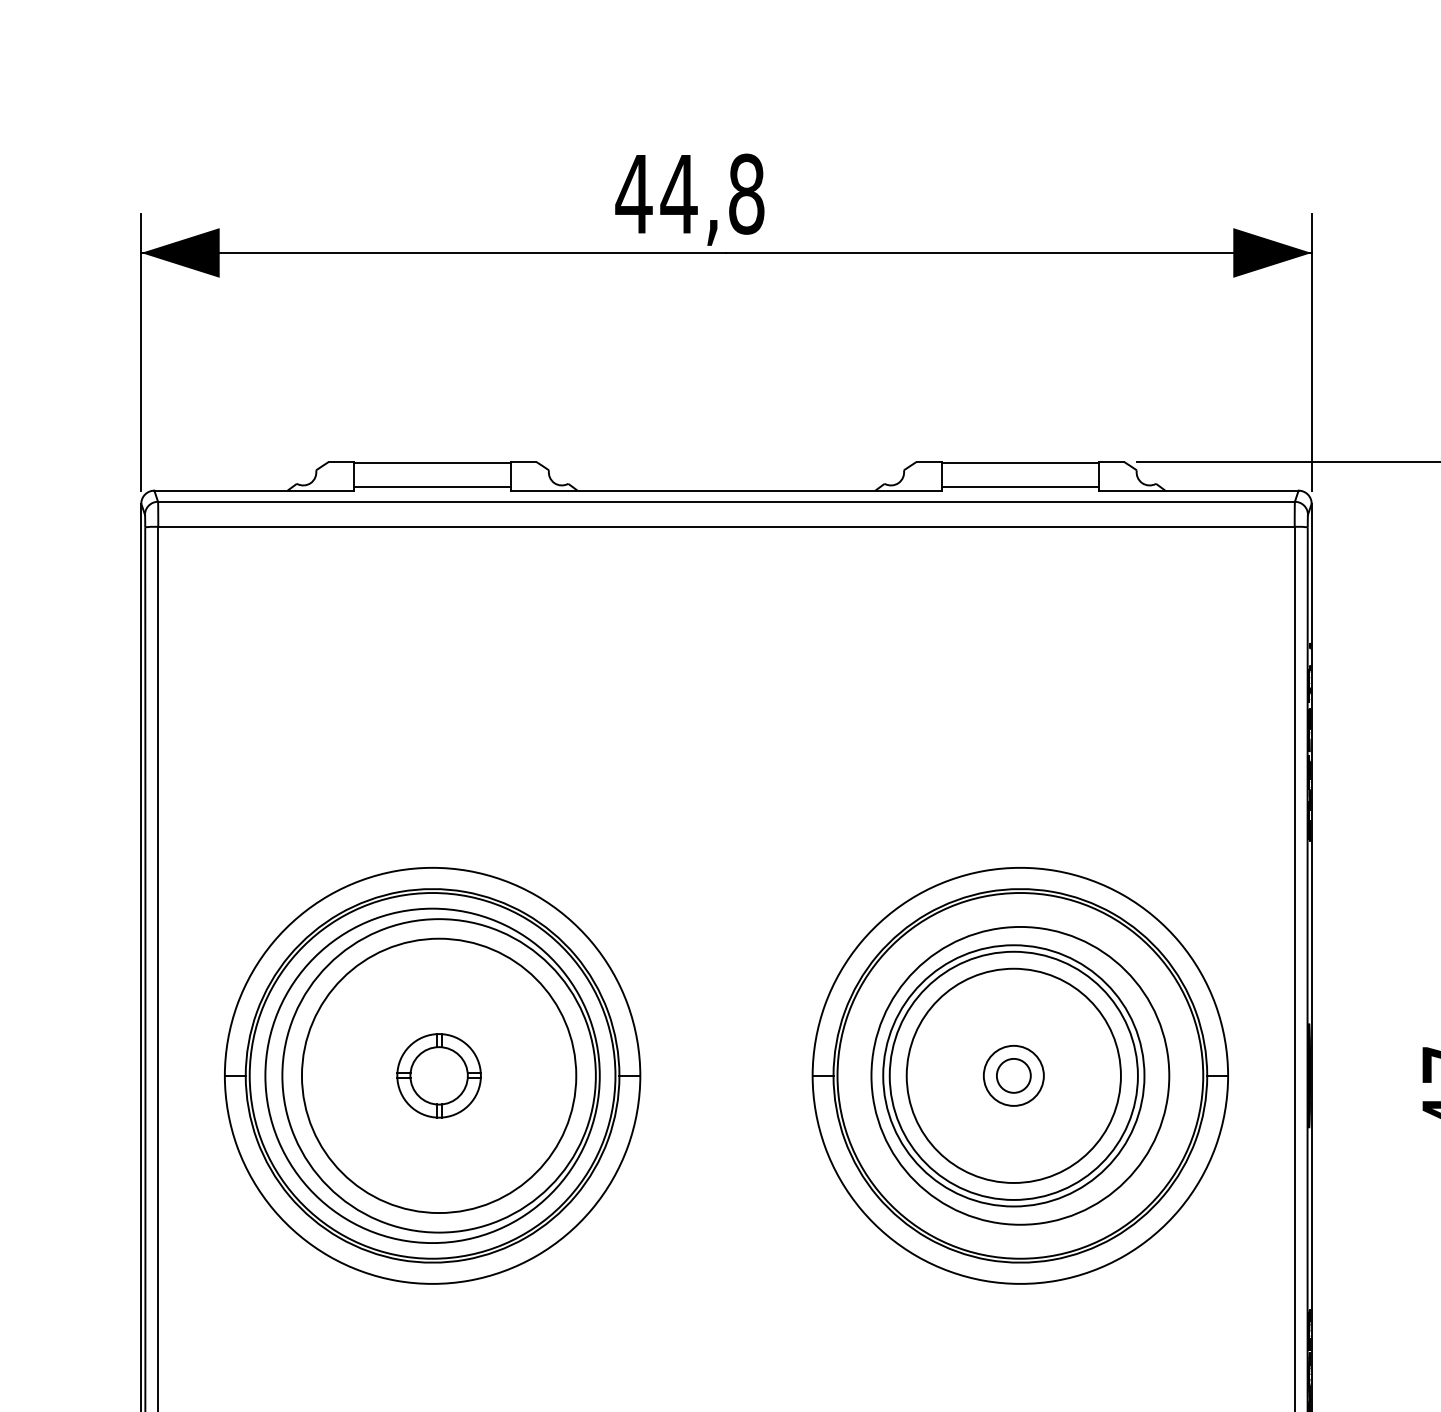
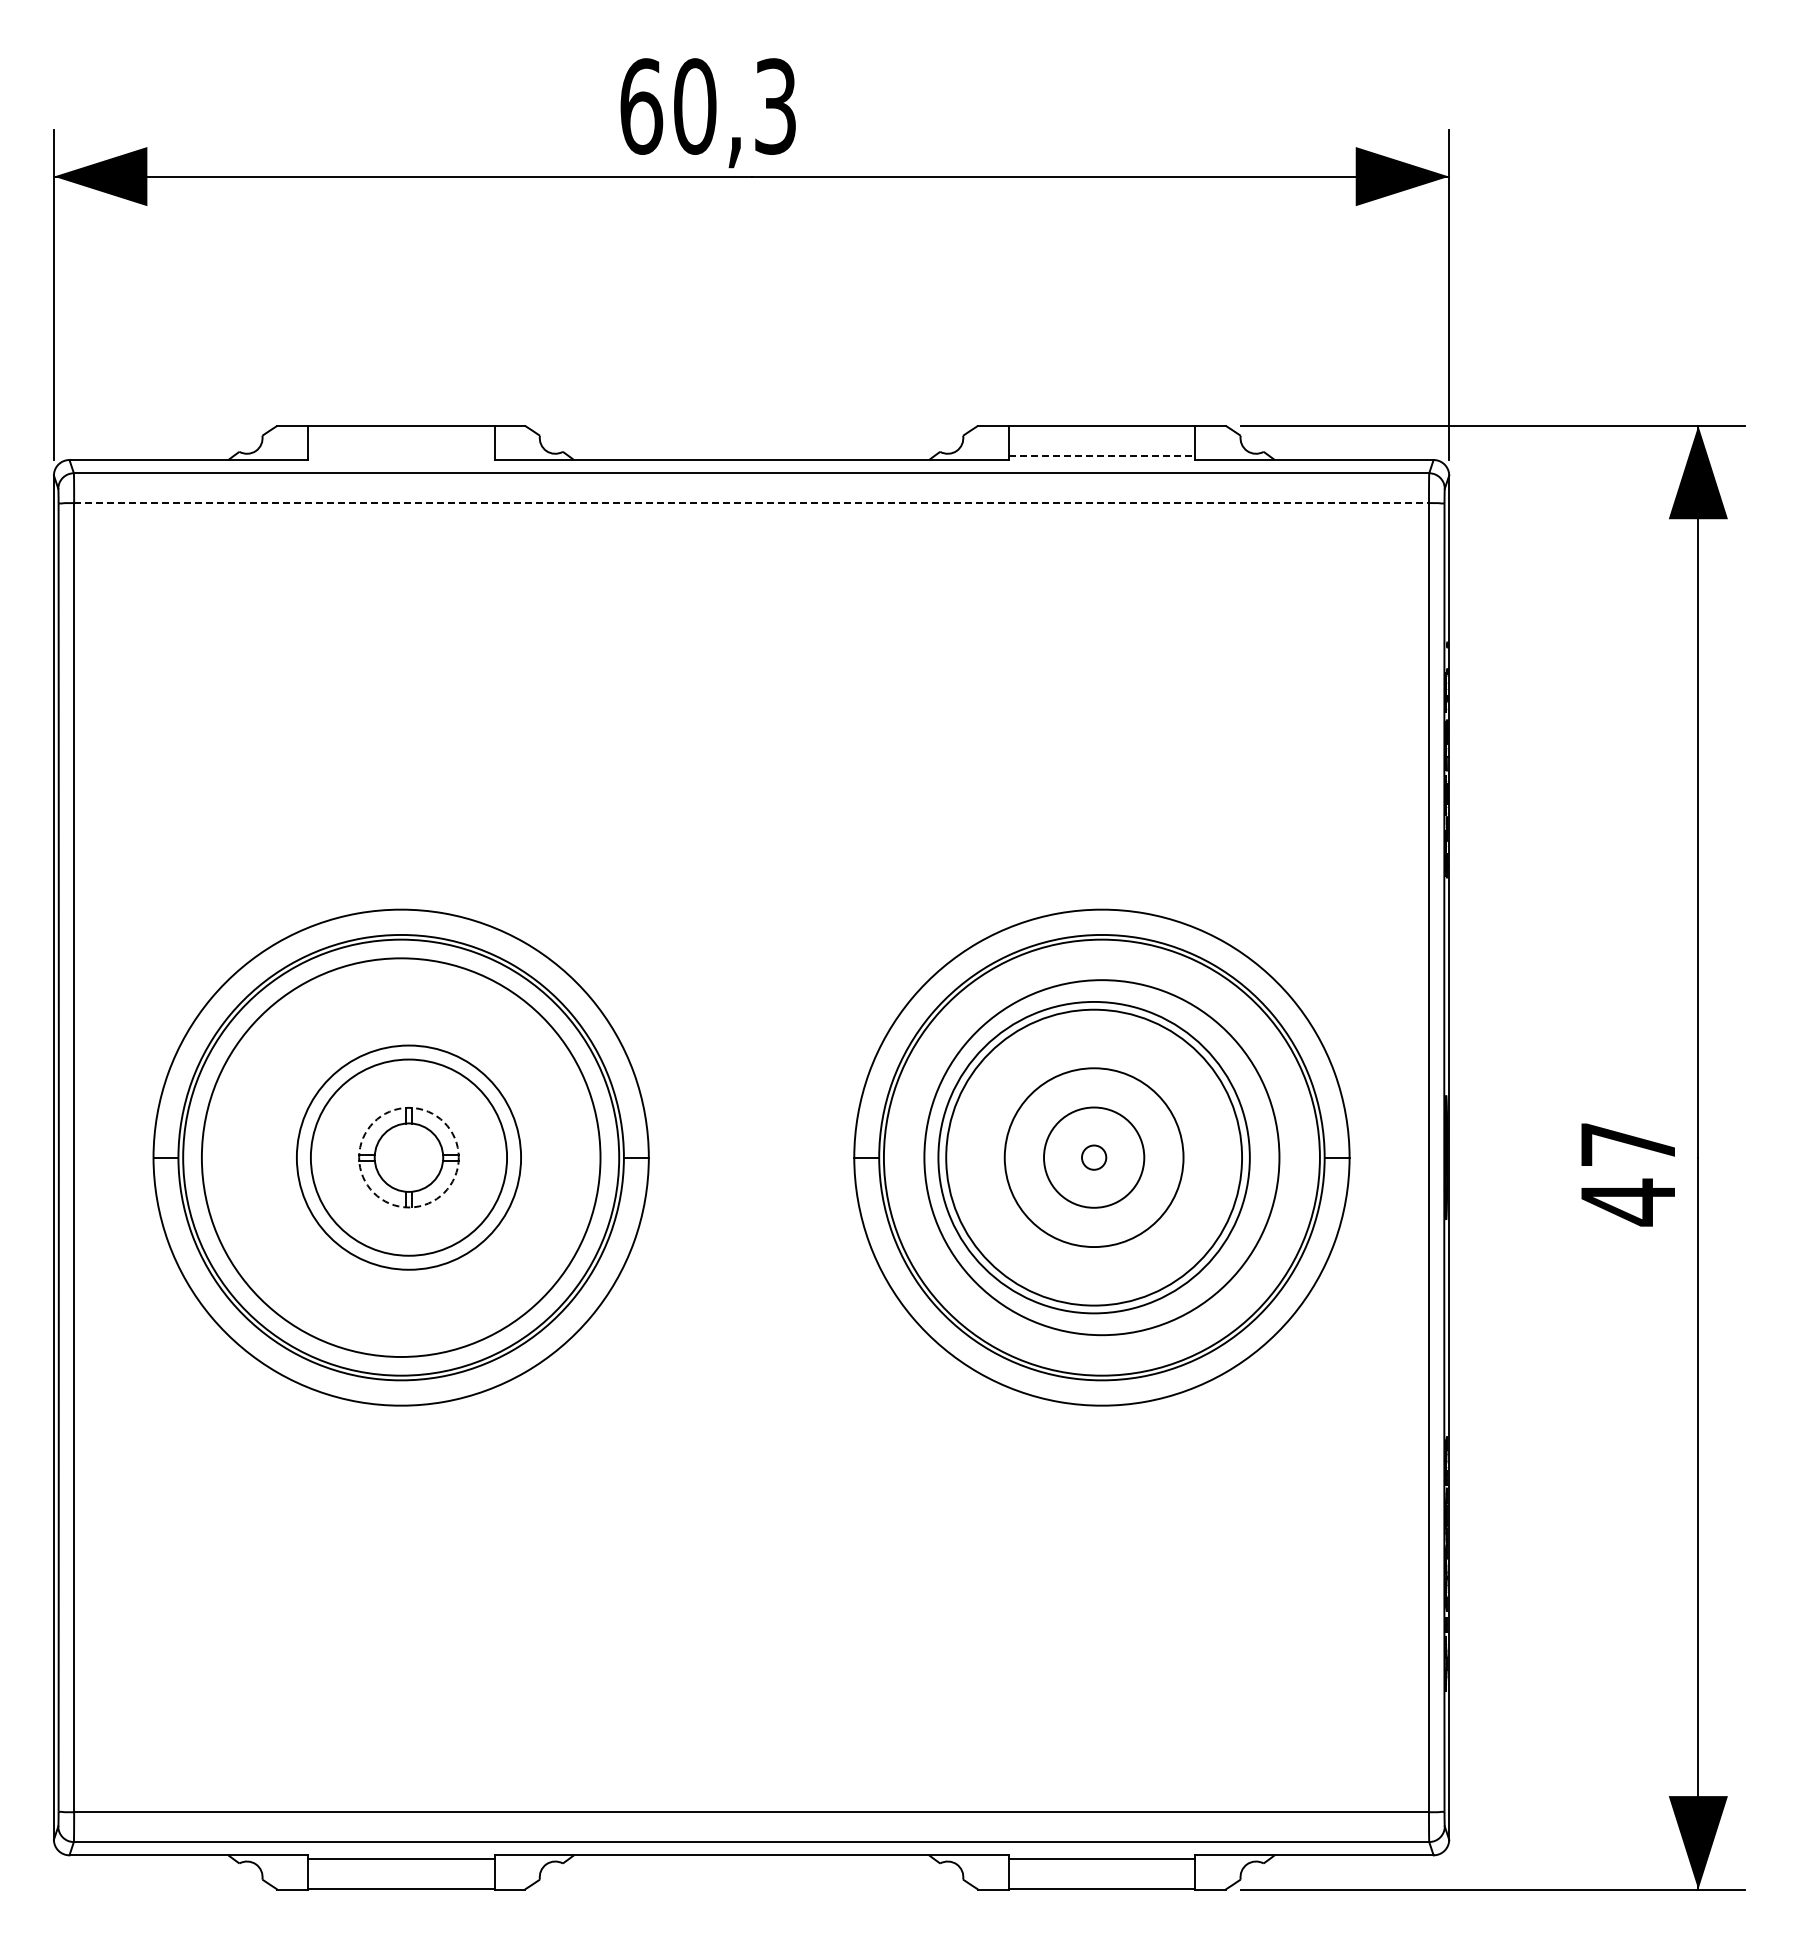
text: (689, 194) -> (707, 106), 44,8 -> 60,3
line: (432, 486) -> (400, 455), removed
line: (1020, 486) -> (1102, 455), solid -> dashed
line: (727, 527) -> (752, 503), solid -> dashed
circle: (438, 1075) -> (408, 1157), size x0.6
circle: (438, 1075) -> (408, 1157), size x0.6
circle: (438, 1075) -> (408, 1157), solid -> dashed
circle: (1013, 1075) -> (1093, 1157), size x0.6
circle: (1013, 1075) -> (1093, 1157), size x0.7
circle: (1013, 1075) -> (1093, 1157), size x1.4

